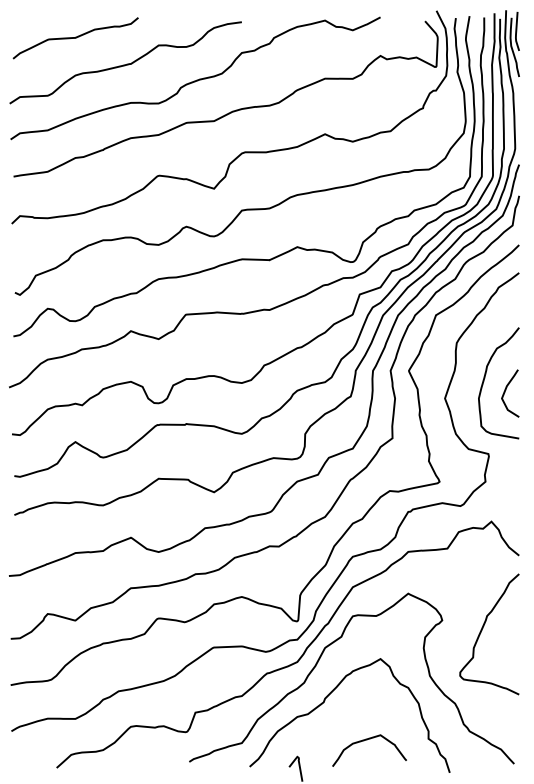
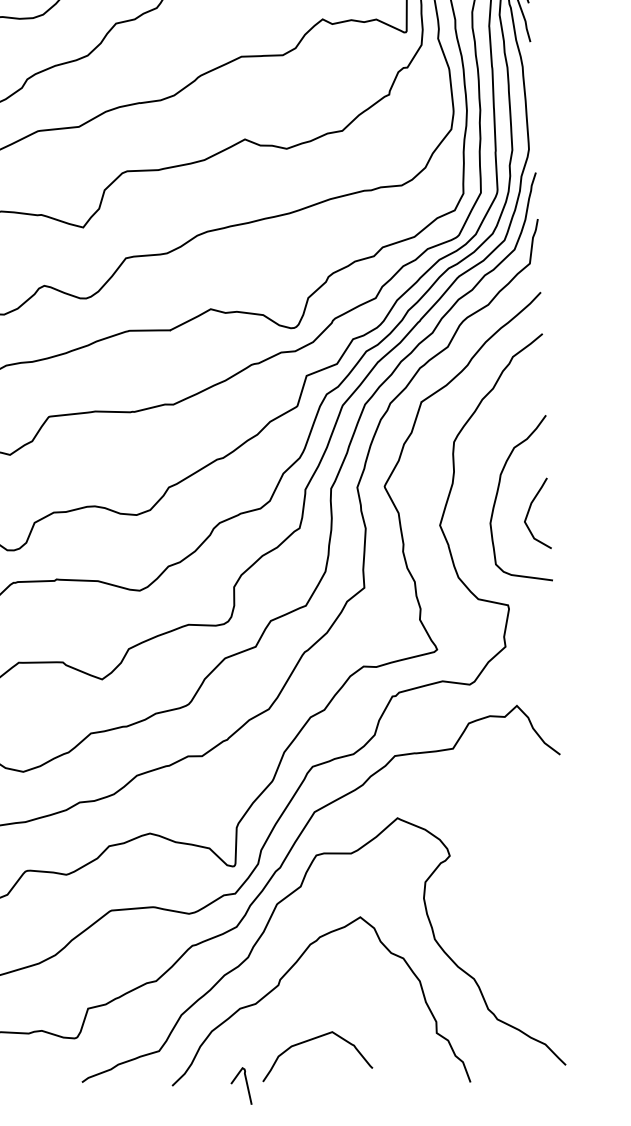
curve: (482, 630) -> (510, 868), removed
curve: (367, 740) -> (313, 1040), moved

